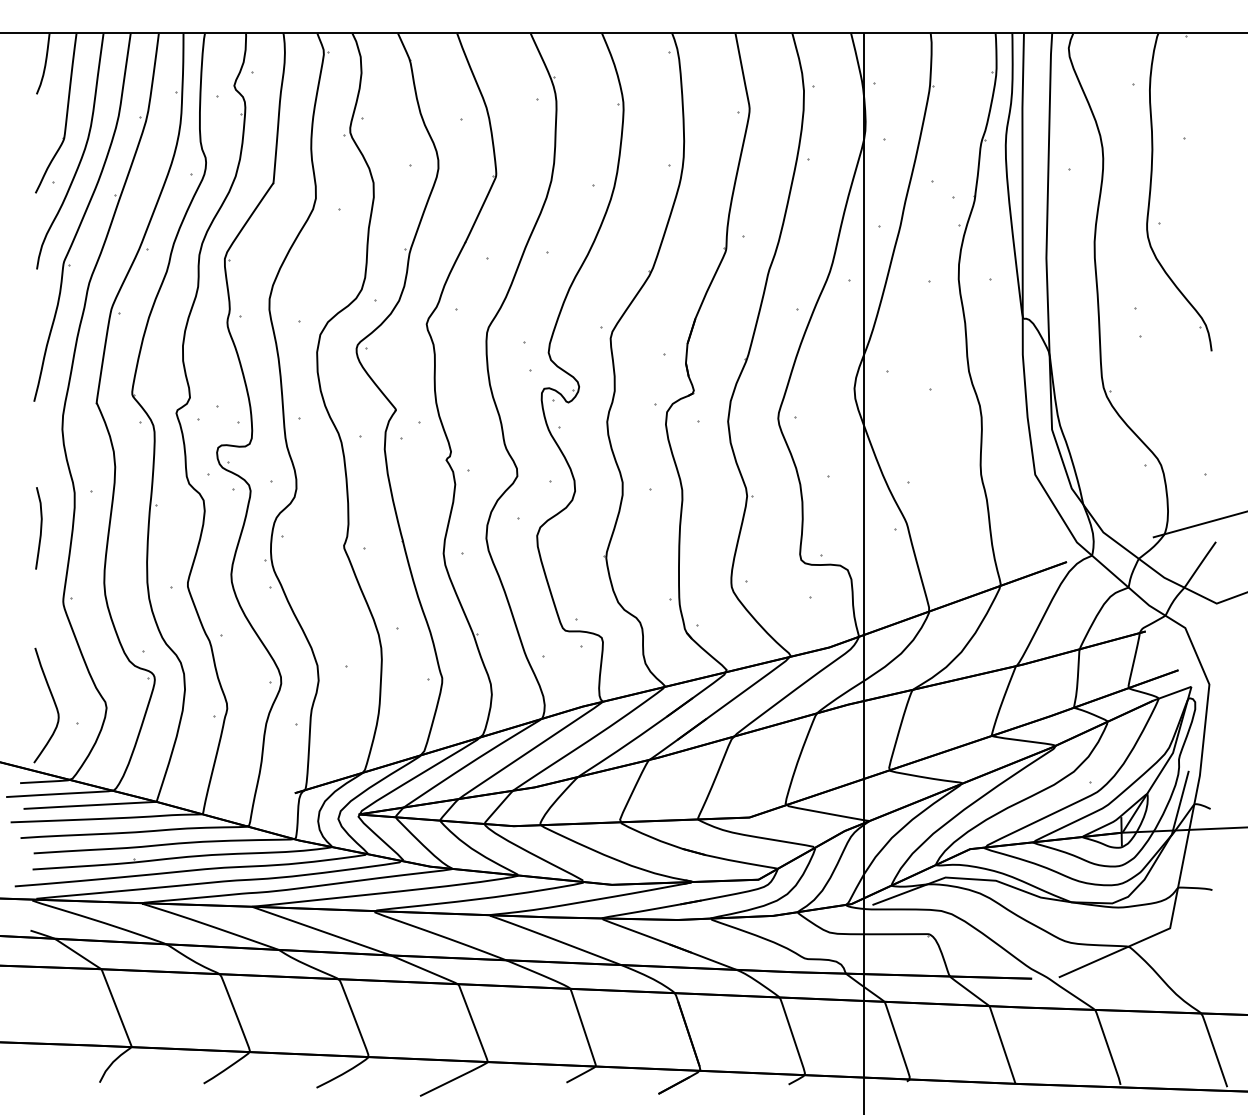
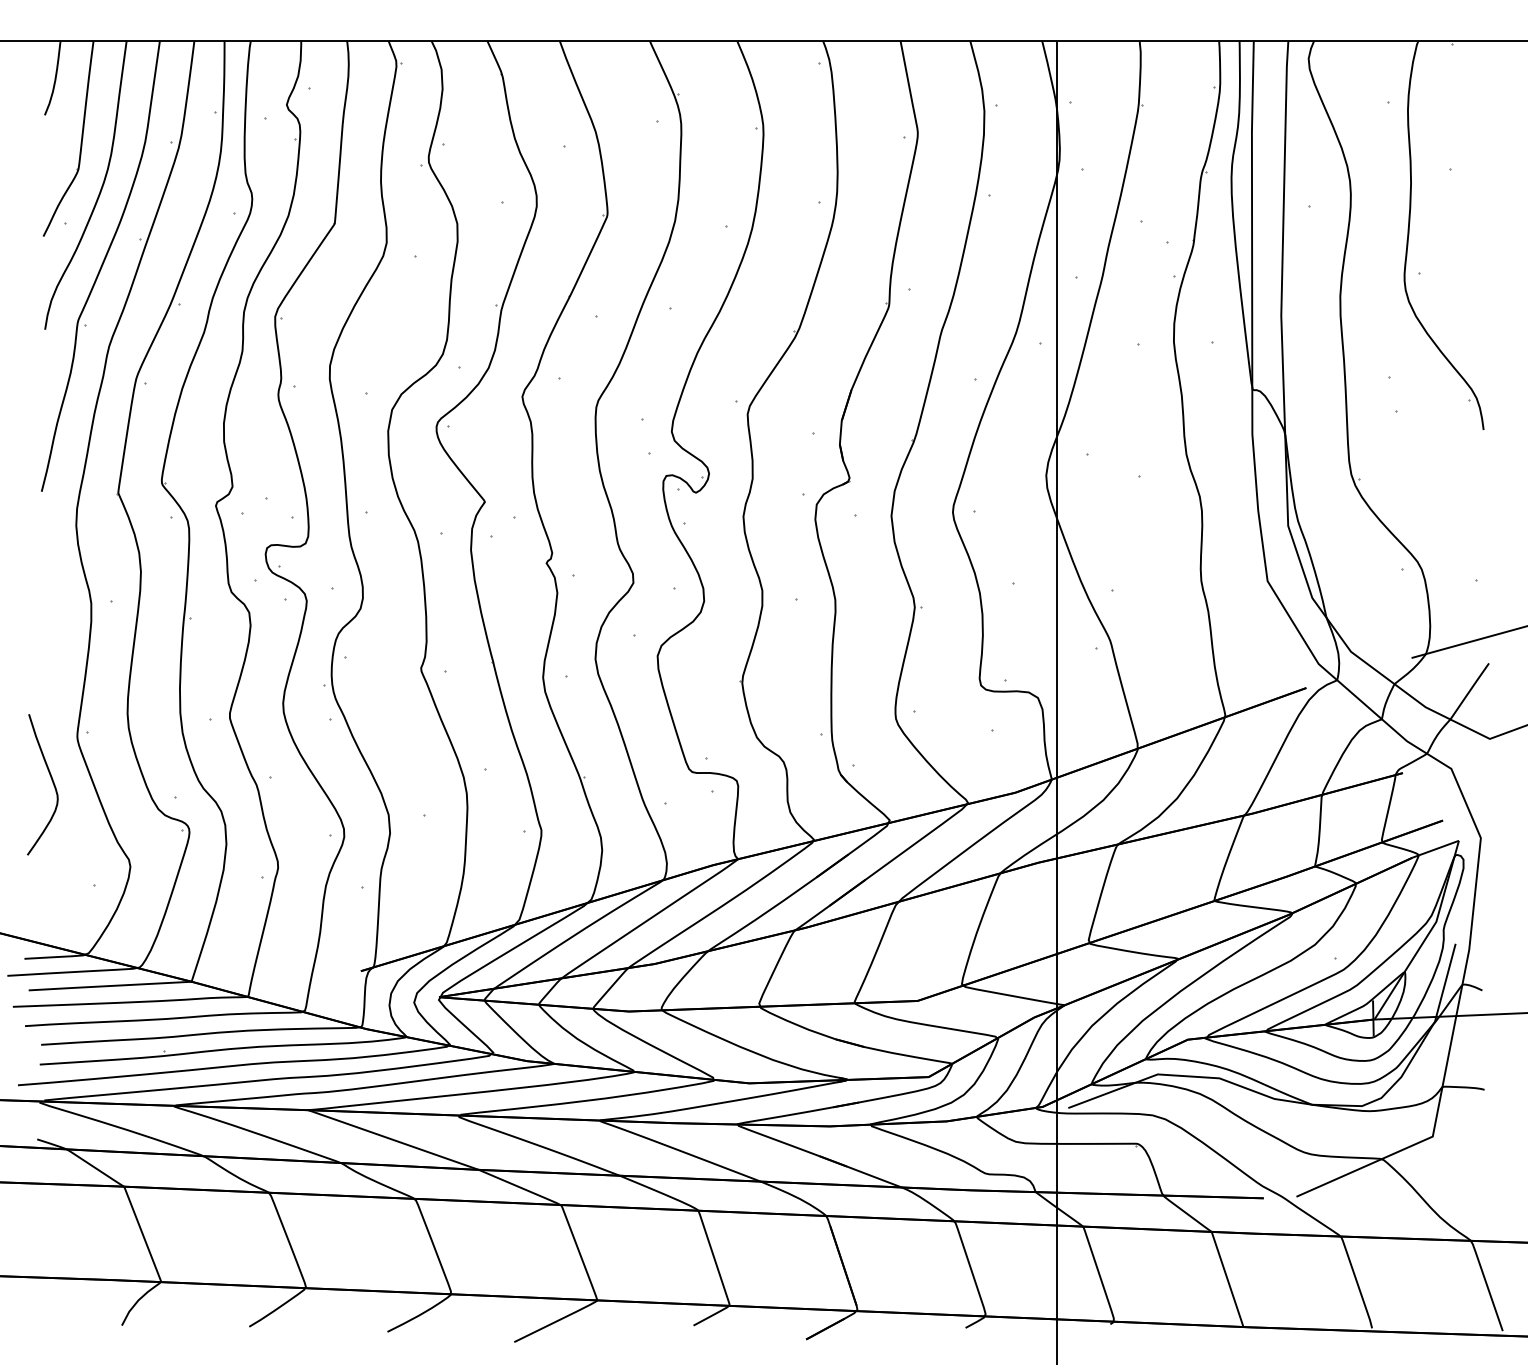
curve: (40, 528) -> (49, 646), removed
curve: (53, 702) -> (51, 780), moved

